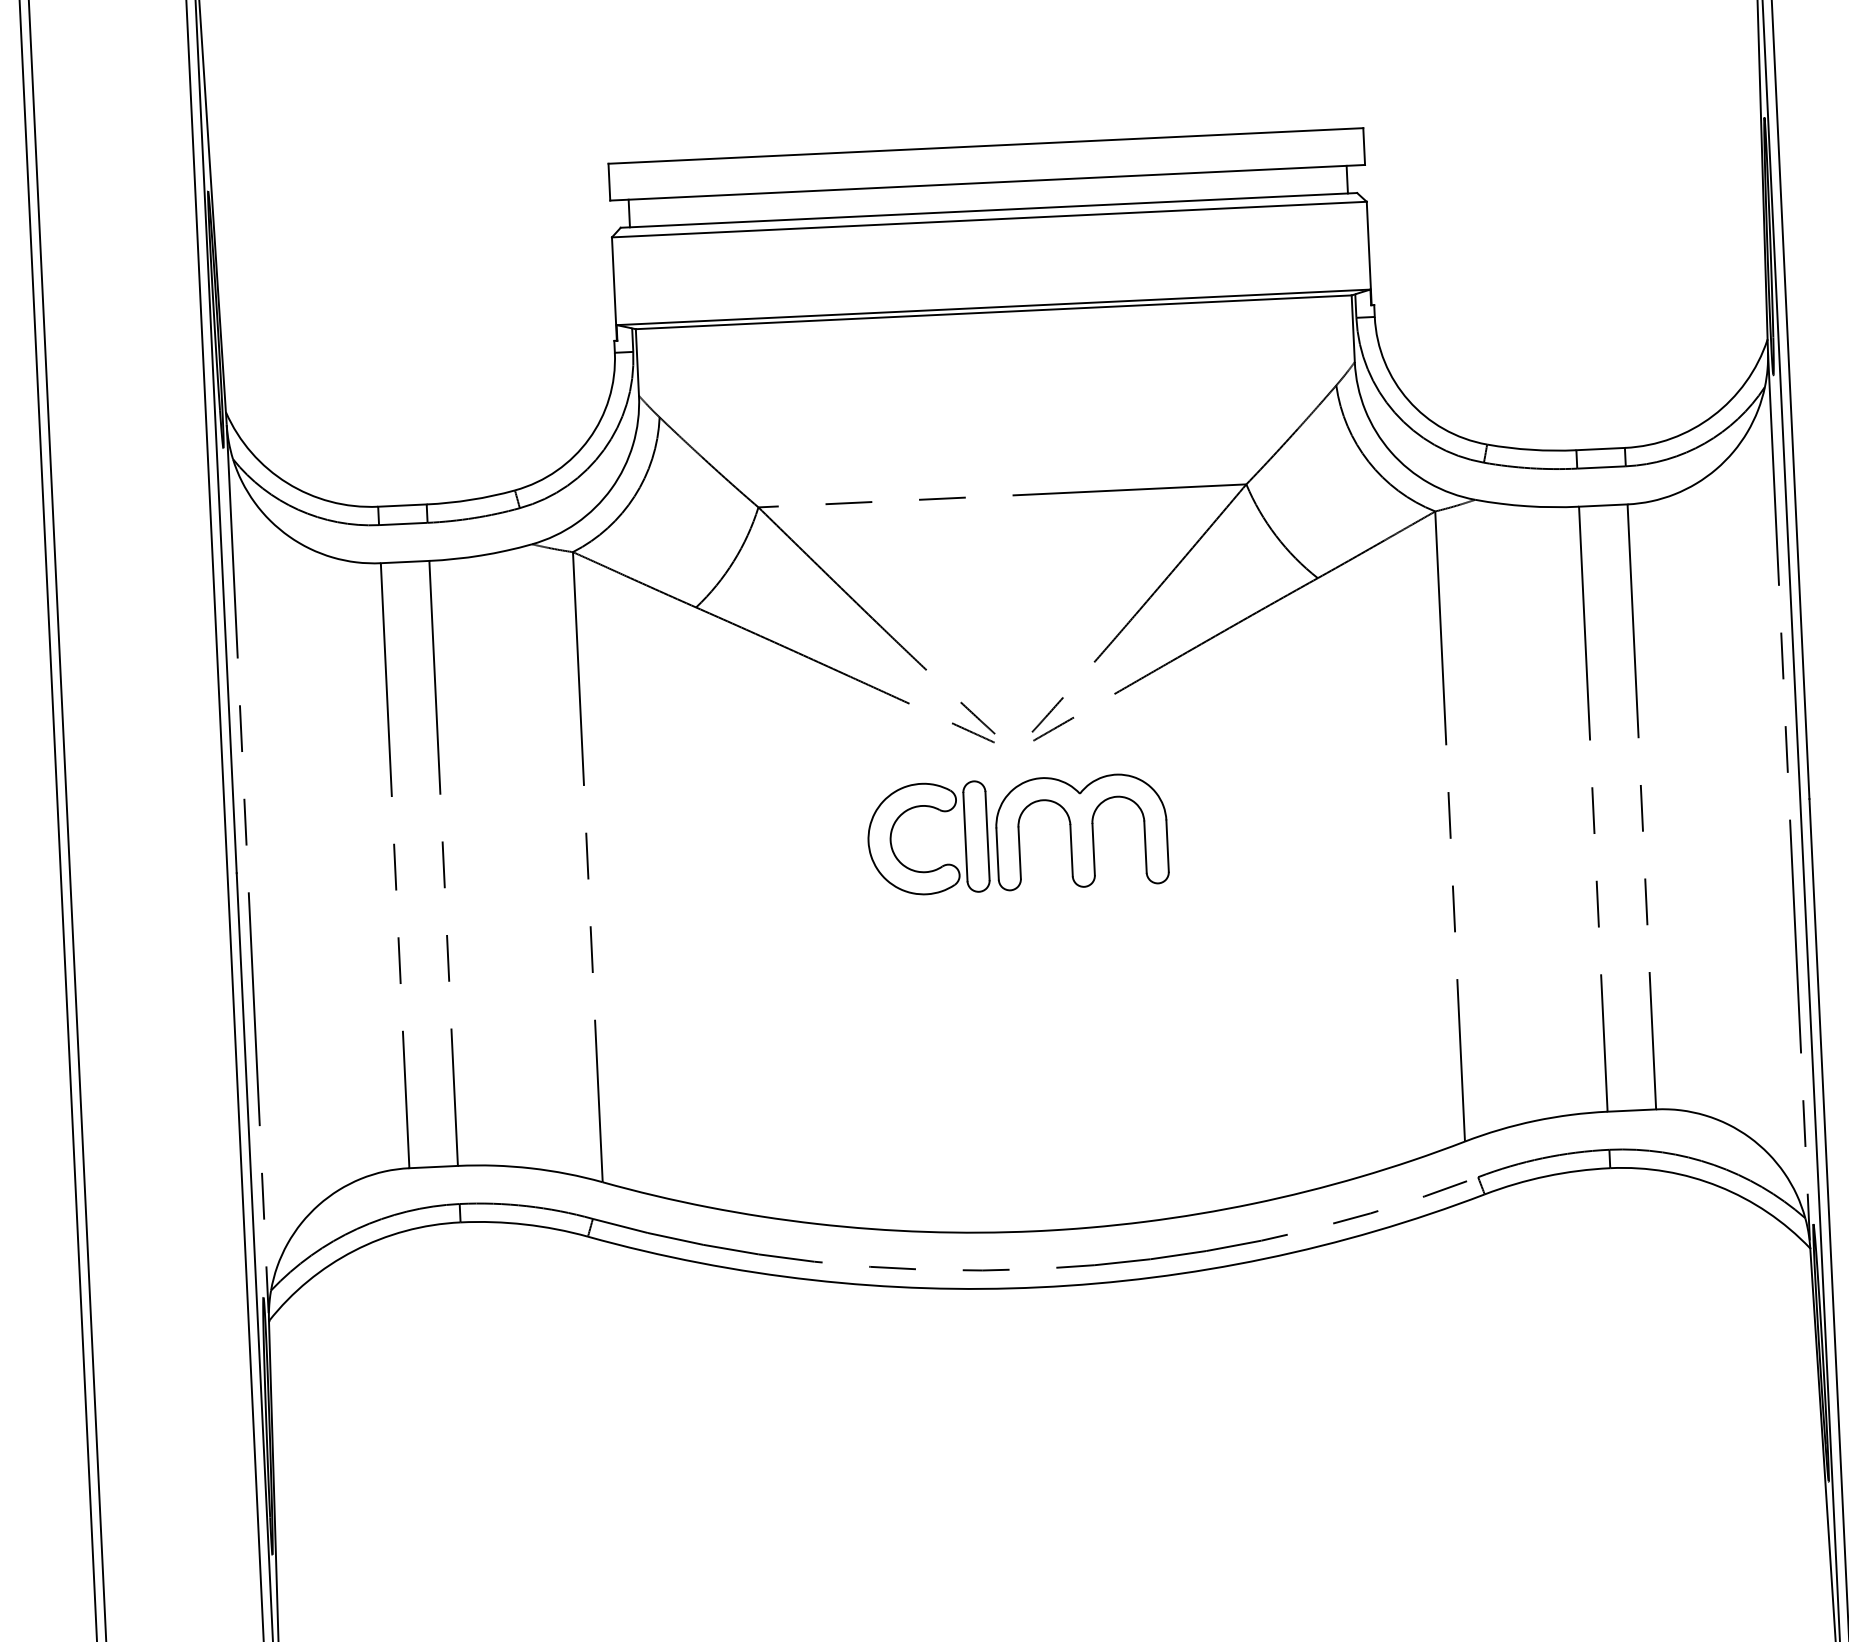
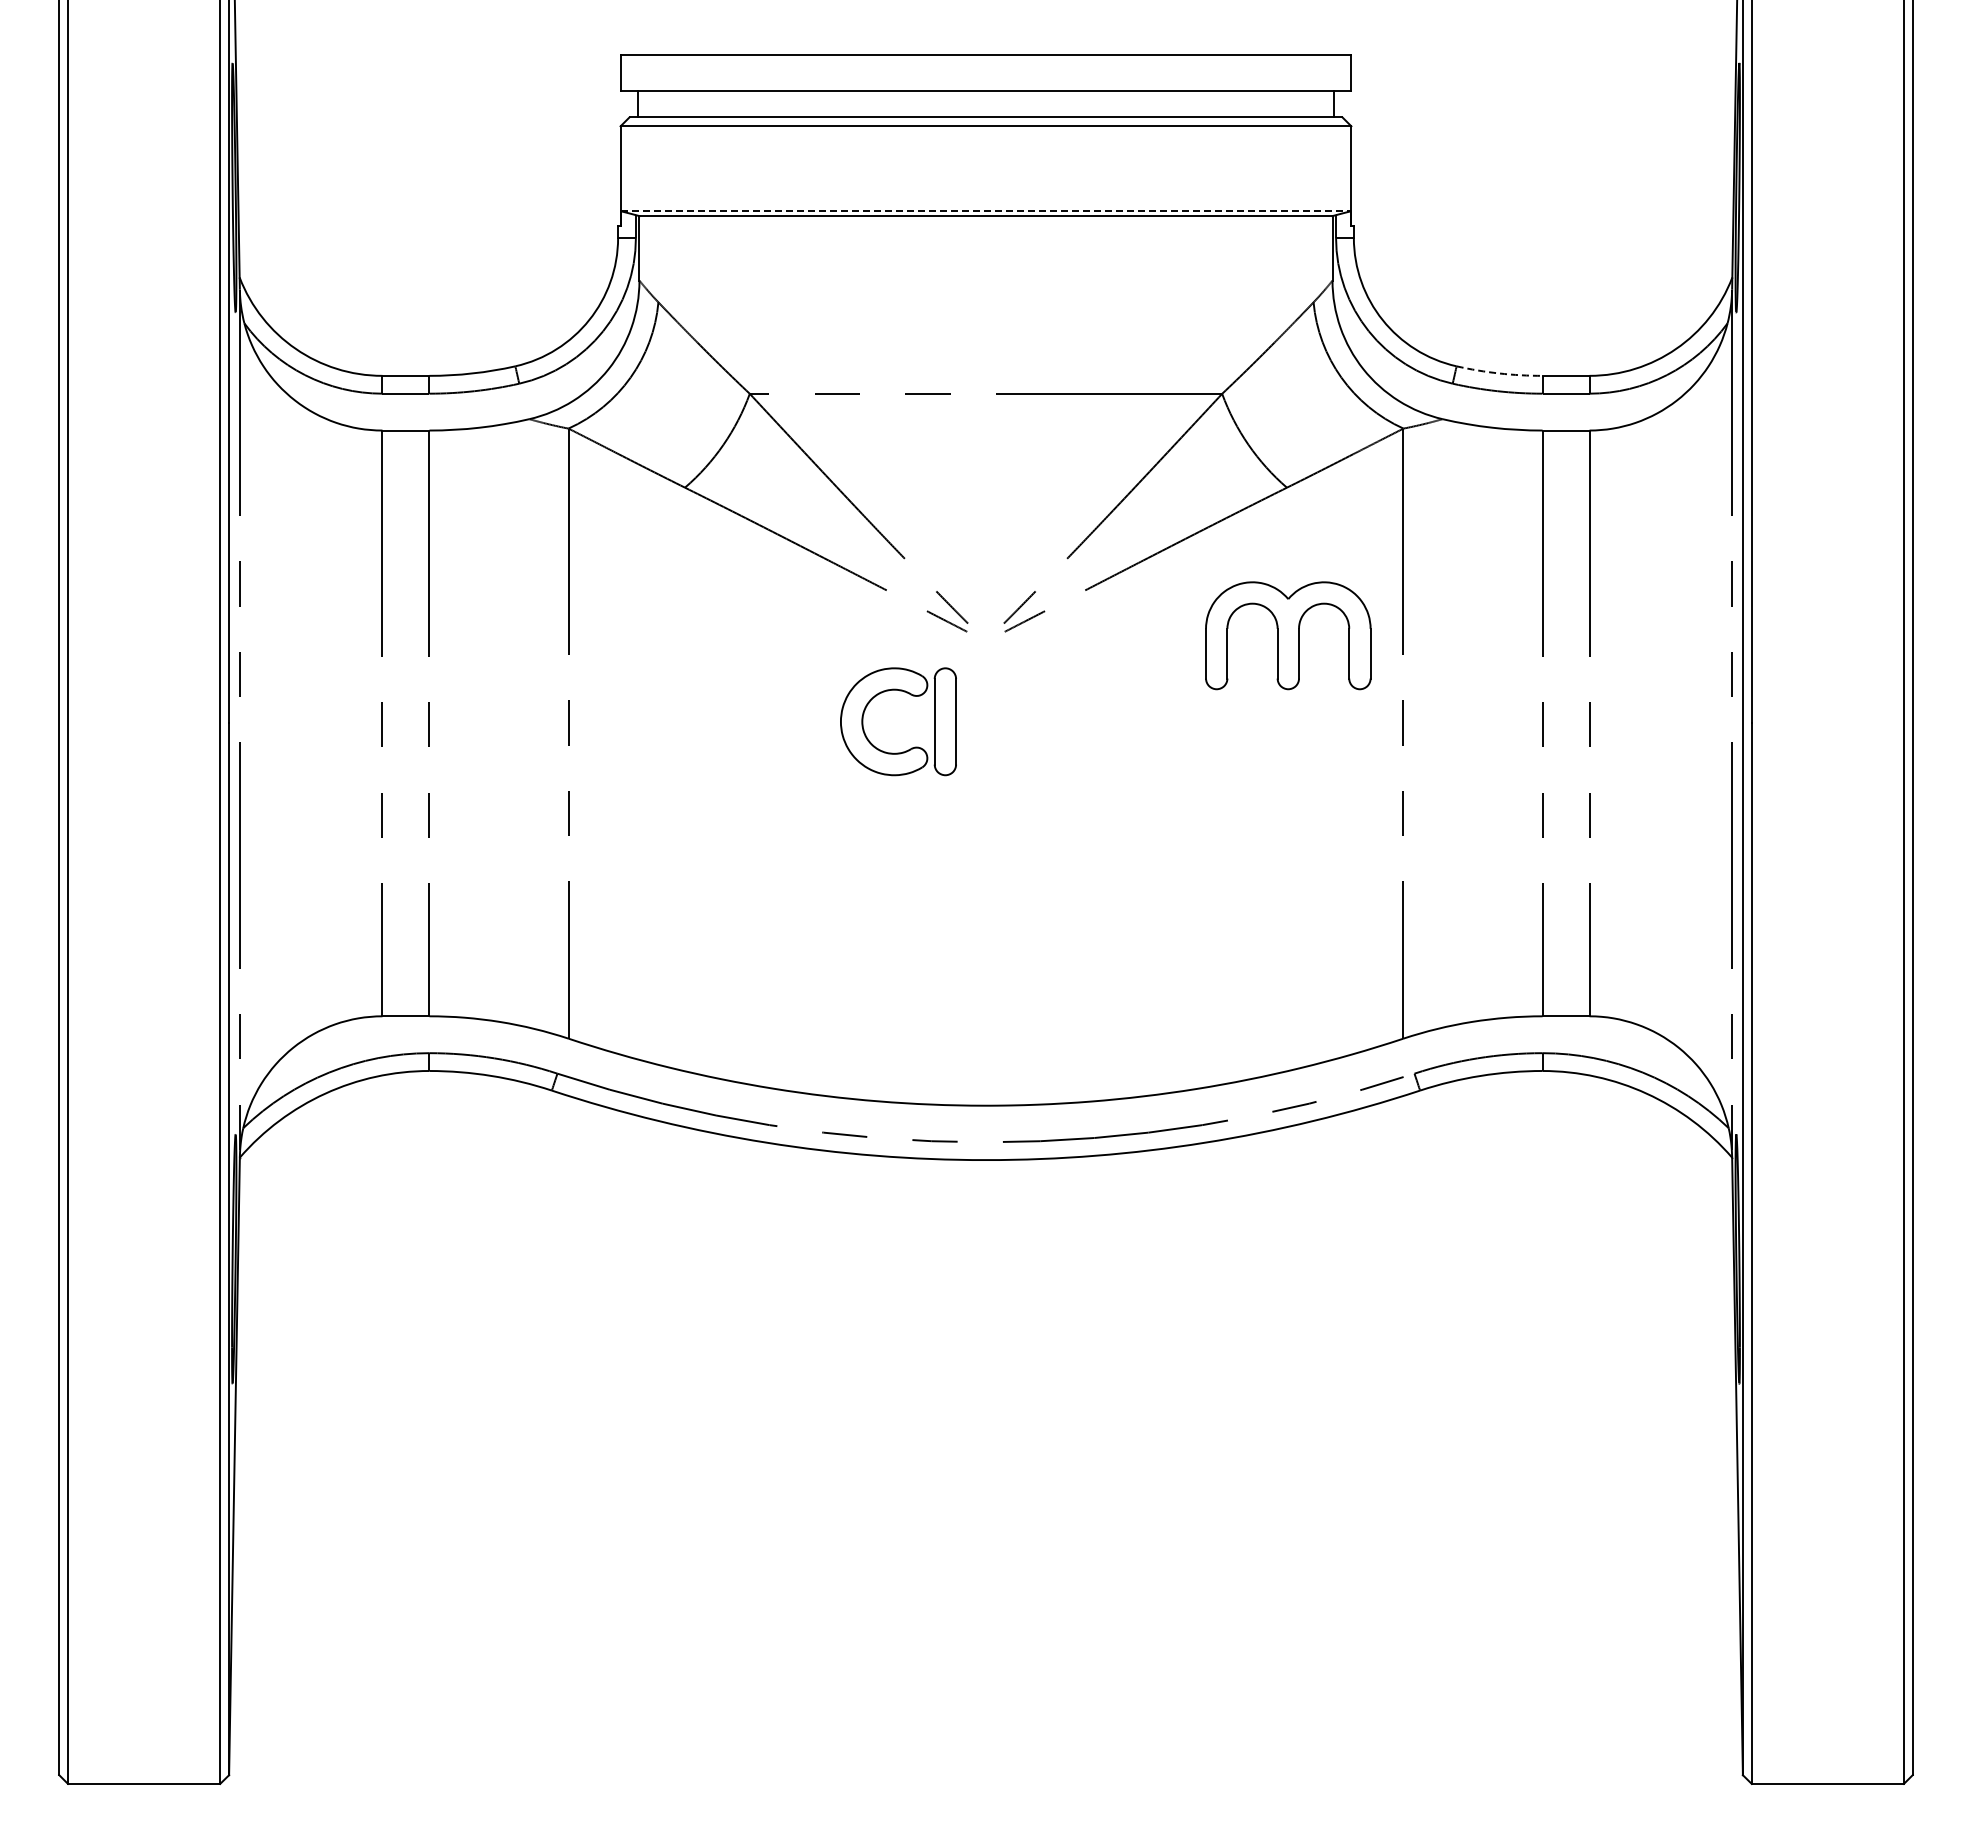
line: (994, 307) -> (986, 211), solid -> dashed
arc: (1531, 449) -> (1499, 373), solid -> dashed
part: (1081, 831) -> (1288, 635), moved

